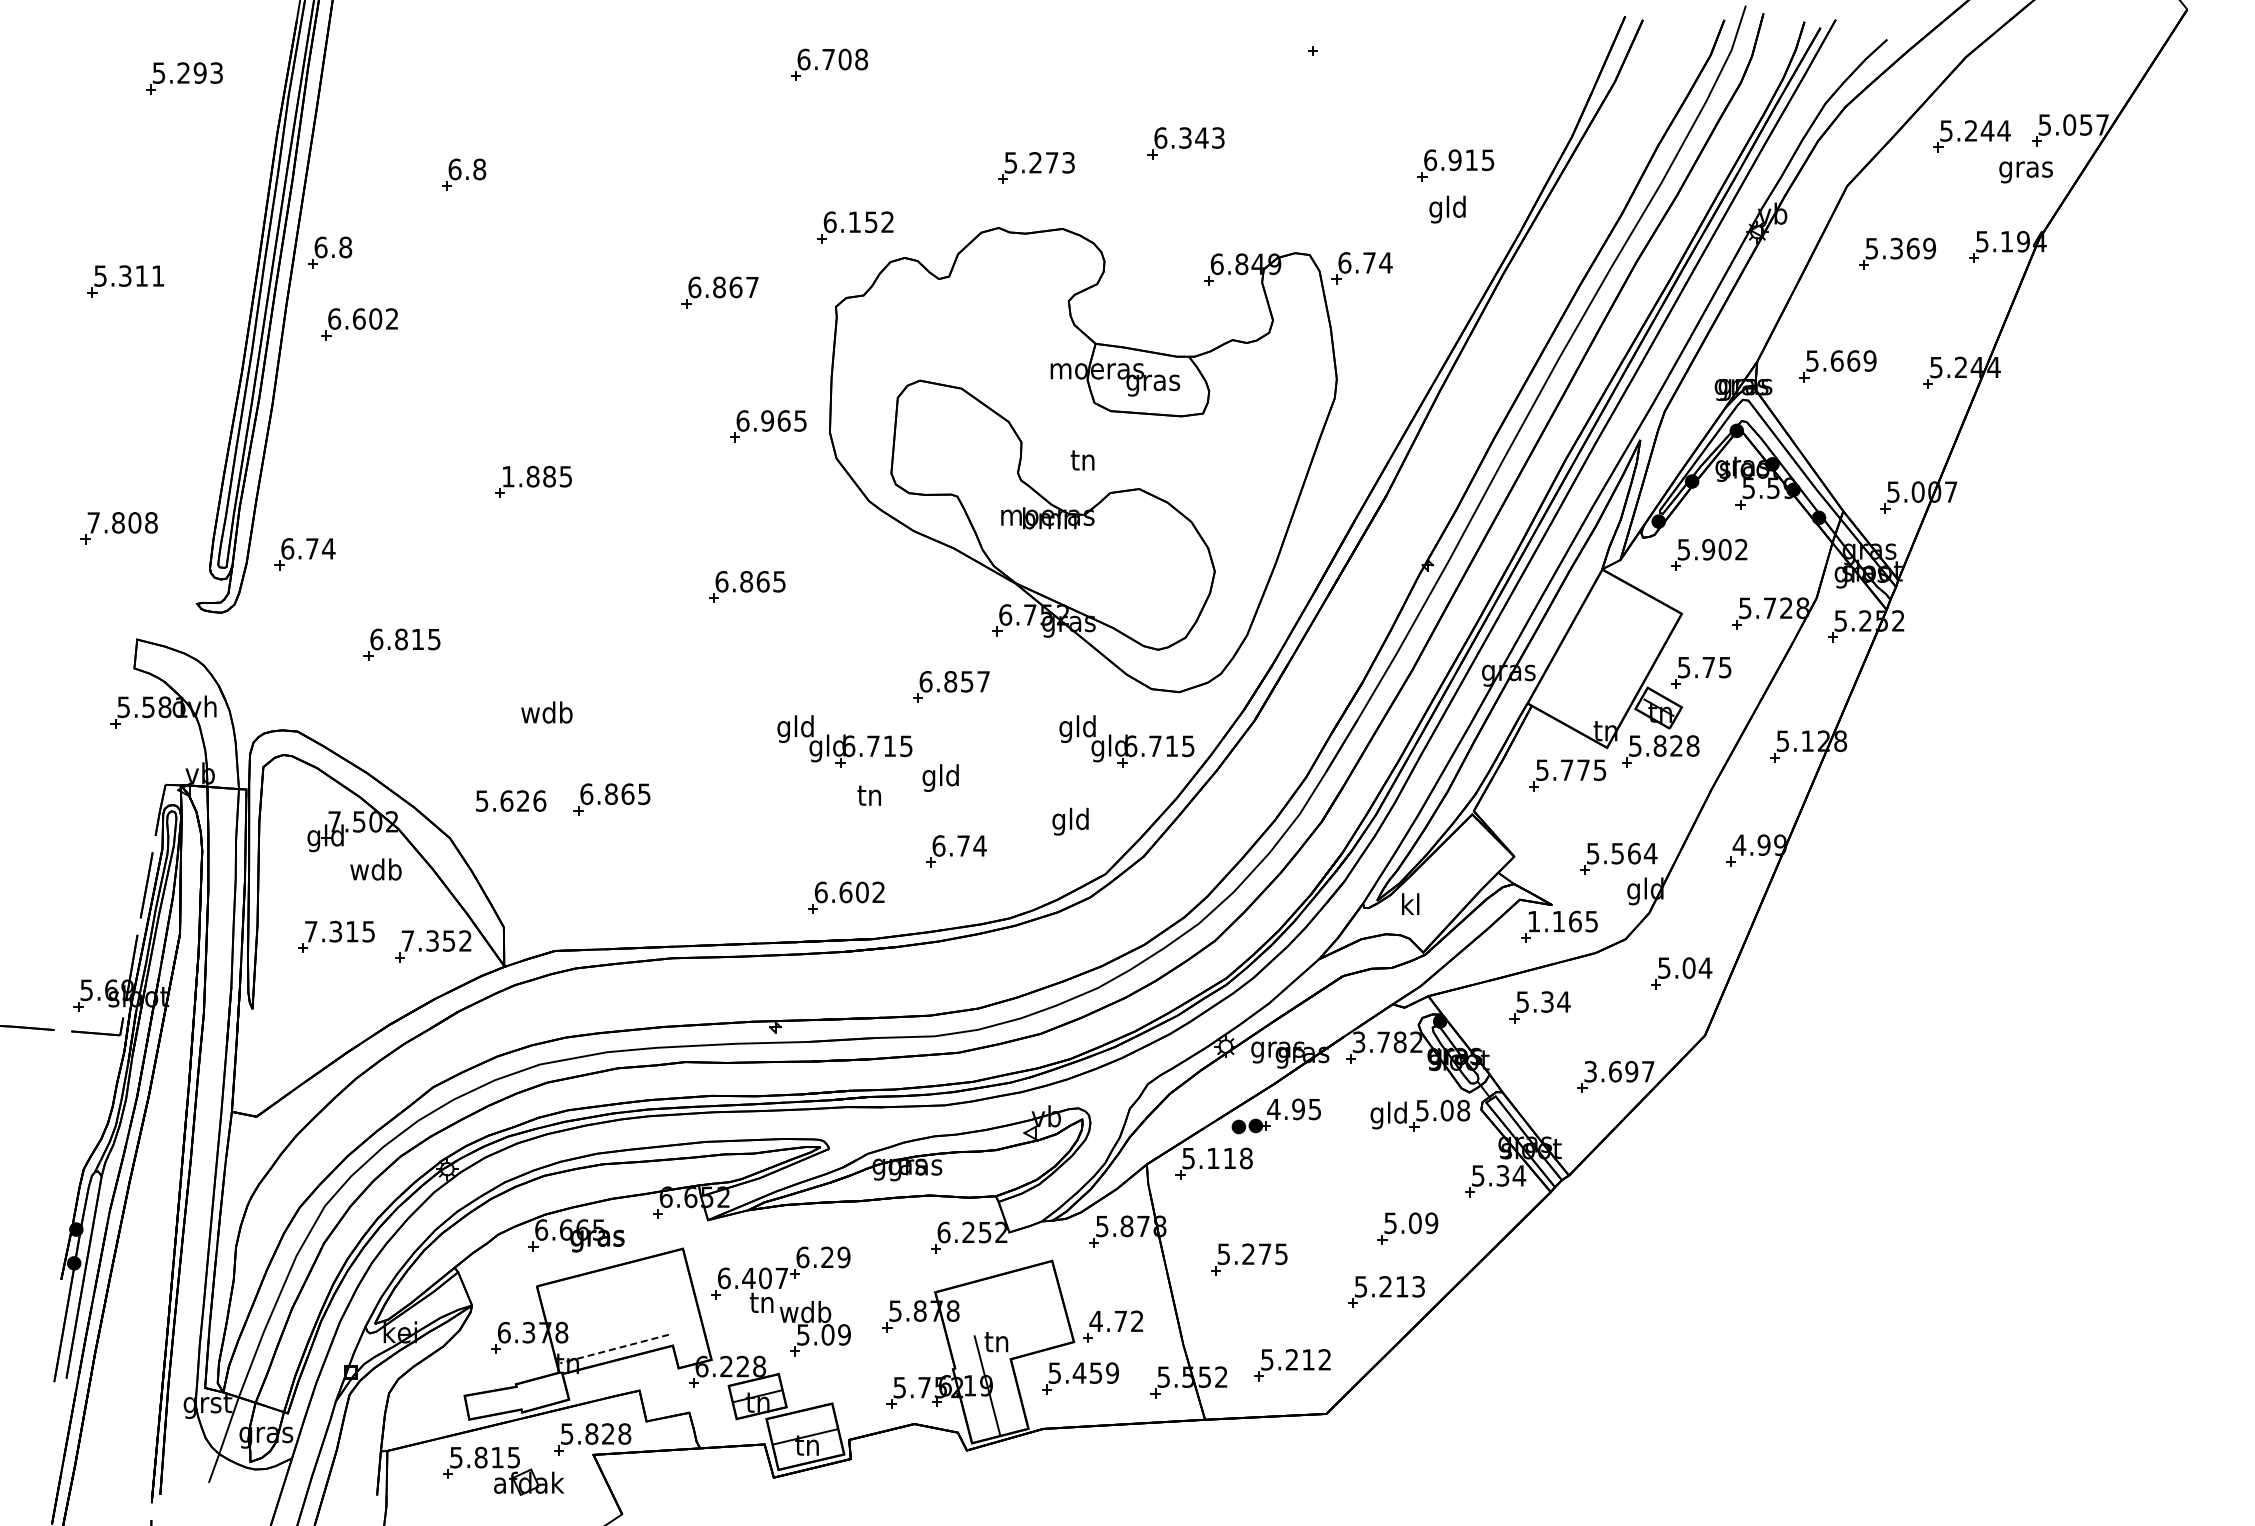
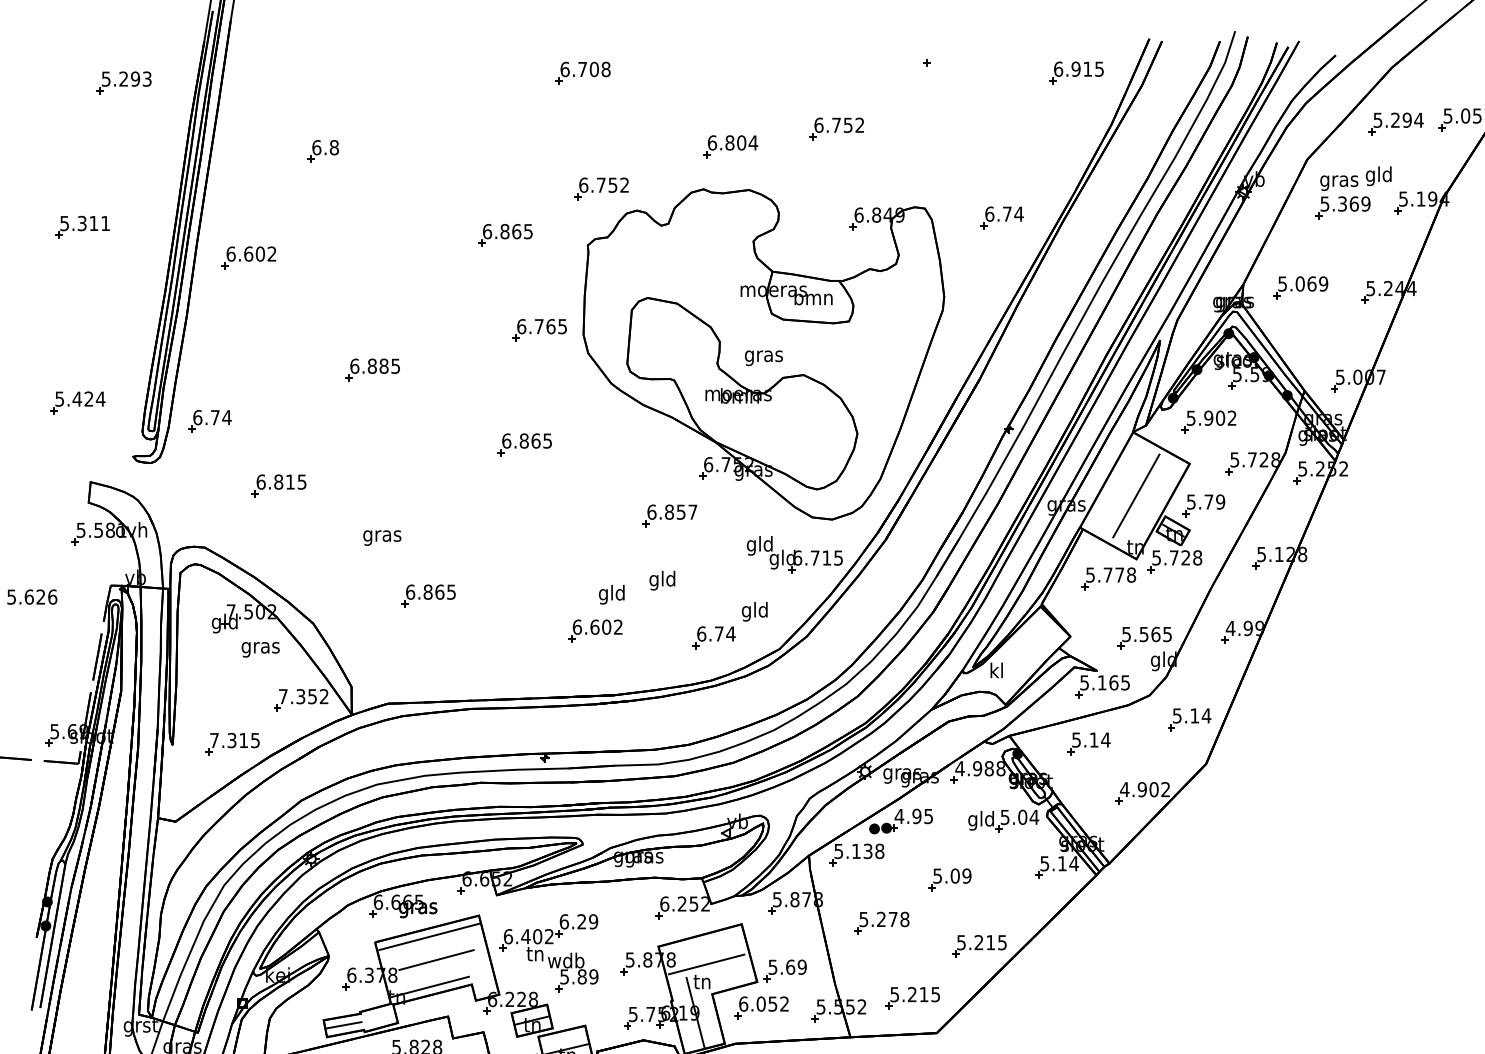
text: (1987, 130) -> (1407, 119), 5.244 -> 5.294
text: (1201, 137) -> (847, 124), 6.343 -> 6.752
text: (1039, 162) -> (732, 142), 5.273 -> 6.804
part: (1455, 165) -> (1076, 73), moved
text: (2025, 172) -> (1338, 183), moved
text: (1447, 209) -> (1378, 176), moved
text: (854, 221) -> (601, 184), 6.152 -> 6.752
part: (330, 252) -> (228, 206), removed
part: (1361, 268) -> (1001, 218), moved
text: (752, 287) -> (528, 231), 6.867 -> 6.865
text: (1836, 360) -> (1299, 283), 5.669 -> 5.069
text: (1152, 382) -> (813, 299), gras -> bmn
text: (767, 420) -> (539, 326), 6.965 -> 6.765
text: (1083, 463) -> (763, 356), tn -> gras
text: (508, 476) -> (354, 366), 1.885 -> 6.885
text: (122, 522) -> (80, 398), 7.808 -> 5.424
line: (1606, 658) -> (1136, 495), added
text: (1724, 666) -> (1220, 501), 5.75 -> 5.79
text: (546, 715) -> (381, 536), wdb -> gras
part: (844, 741) -> (593, 554), removed
text: (1659, 745) -> (1173, 557), 5.828 -> 5.728
text: (1599, 769) -> (1131, 574), 5.775 -> 5.778
text: (869, 797) -> (611, 594), tn -> gld
text: (511, 800) -> (32, 596), moved
part: (956, 851) -> (714, 637), moved
text: (1650, 853) -> (1167, 634), 5.564 -> 5.565
text: (375, 872) -> (260, 647), wdb -> gras
part: (846, 897) -> (595, 630), moved
text: (1534, 921) -> (1084, 682), 1.165 -> 5.165
part: (336, 936) -> (232, 743), moved
text: (1688, 967) -> (1194, 715), 5.04 -> 5.14
text: (1547, 1001) -> (1094, 739), 5.34 -> 5.14
text: (1387, 1042) -> (980, 768), 3.782 -> 4.988
text: (1618, 1071) -> (1144, 789), 3.697 -> 4.902
text: (1463, 1110) -> (1034, 817), 5.08 -> 5.04
text: (1229, 1158) -> (867, 851), 5.118 -> 5.138
text: (1502, 1175) -> (1062, 863), 5.34 -> 5.14
part: (1407, 1228) -> (949, 879), moved
text: (1281, 1253) -> (904, 918), 5.275 -> 5.278
text: (781, 1277) -> (549, 936), 6.407 -> 6.402
line: (613, 1278) -> (429, 936), added
text: (1418, 1286) -> (1002, 942), 5.213 -> 5.215
line: (623, 1311) -> (436, 960), added
line: (1002, 1317) -> (706, 964), added
text: (1116, 1321) -> (787, 967), 4.72 -> 5.69
text: (827, 1334) -> (581, 976), 5.09 -> 5.89
line: (614, 1349) -> (430, 987), dashed -> solid
text: (1324, 1359) -> (935, 994), 5.212 -> 5.215
text: (1083, 1372) -> (763, 1003), 5.459 -> 6.052
line: (492, 1402) -> (343, 1024), added

